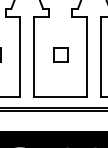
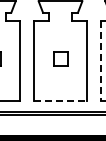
line: (100, 57) -> (100, 61), solid -> dashed
line: (61, 96) -> (61, 100), solid -> dashed

